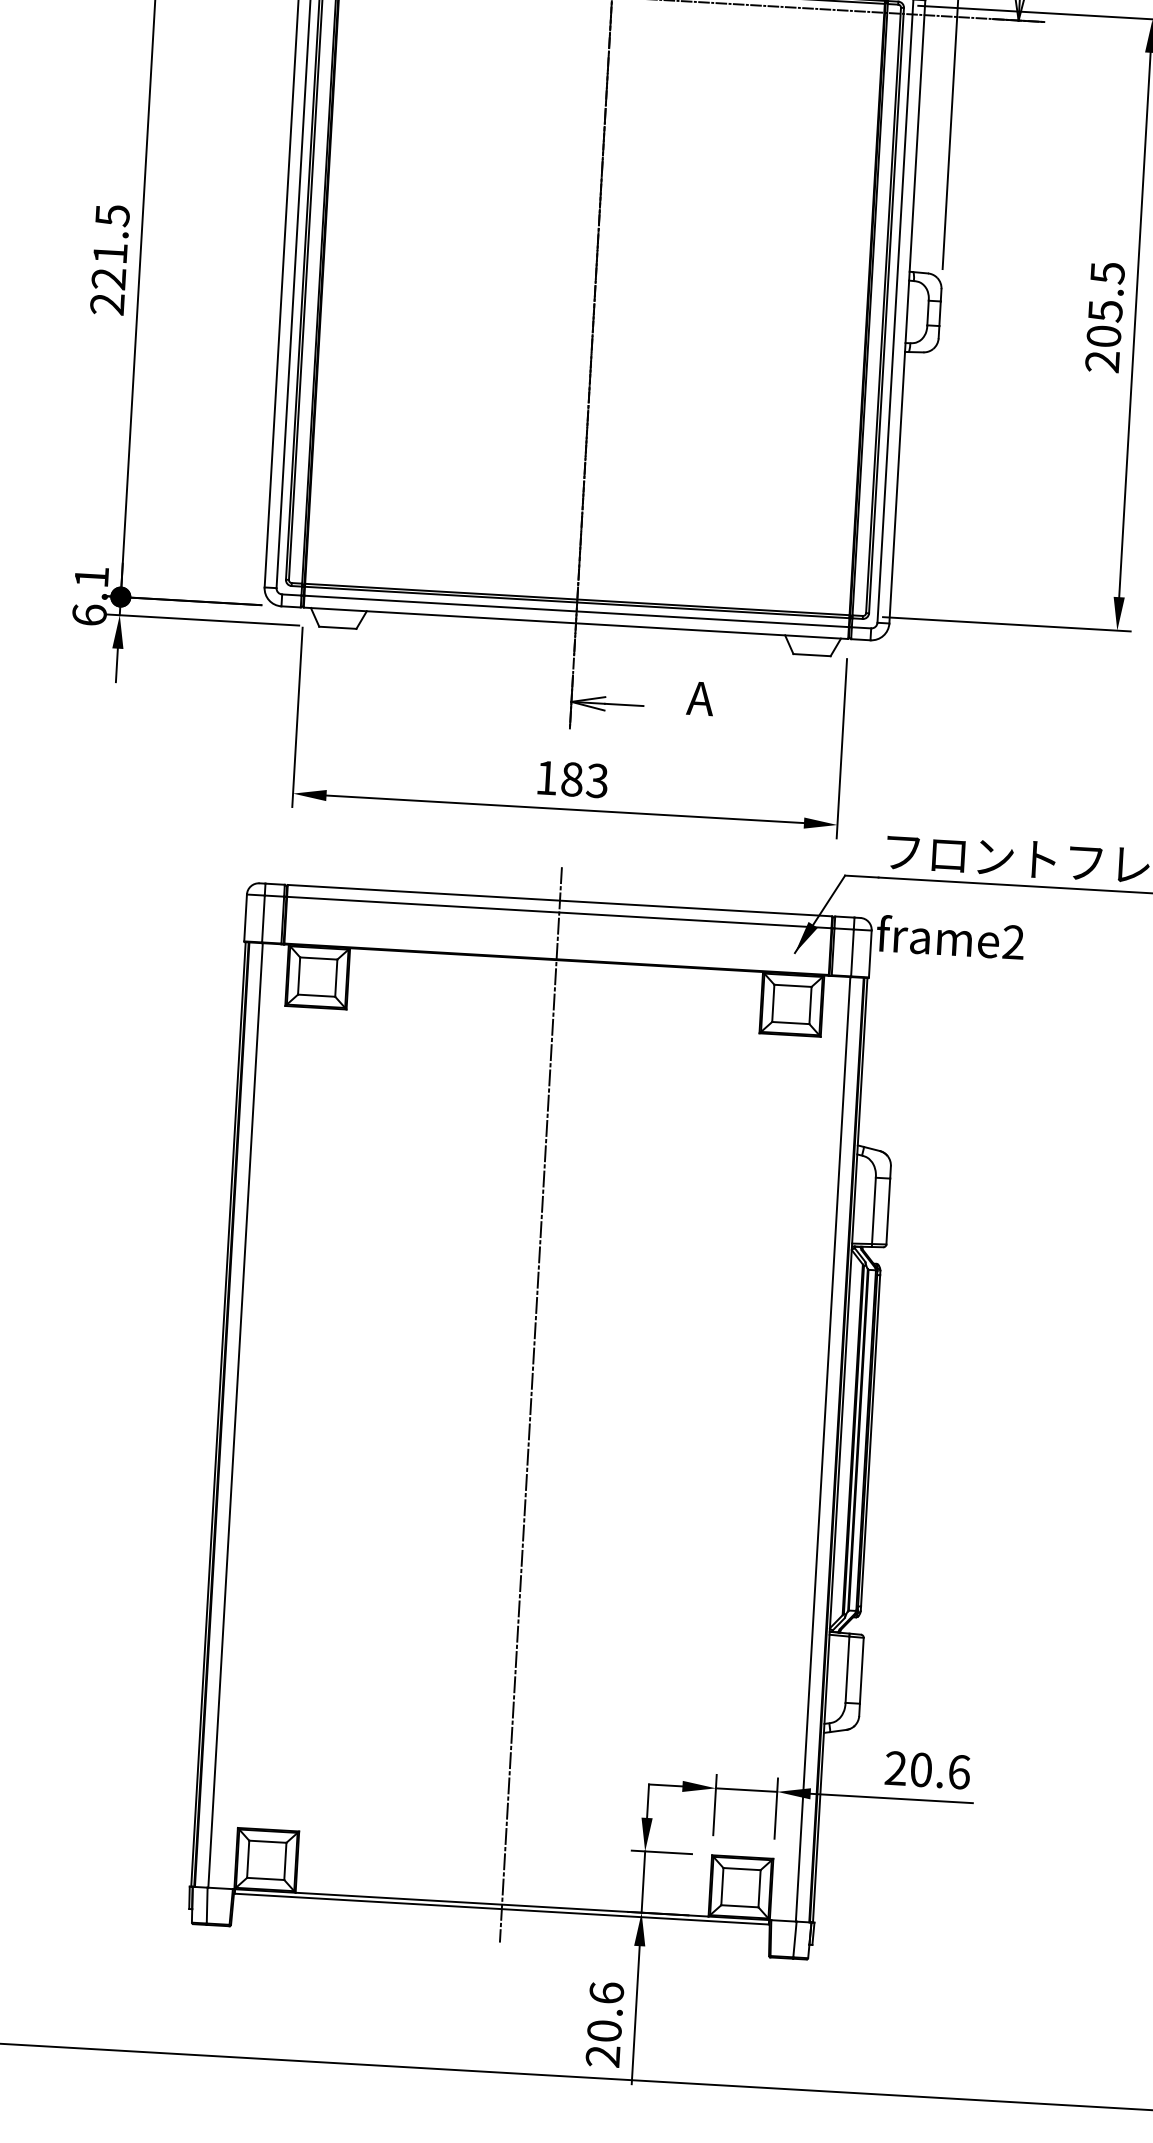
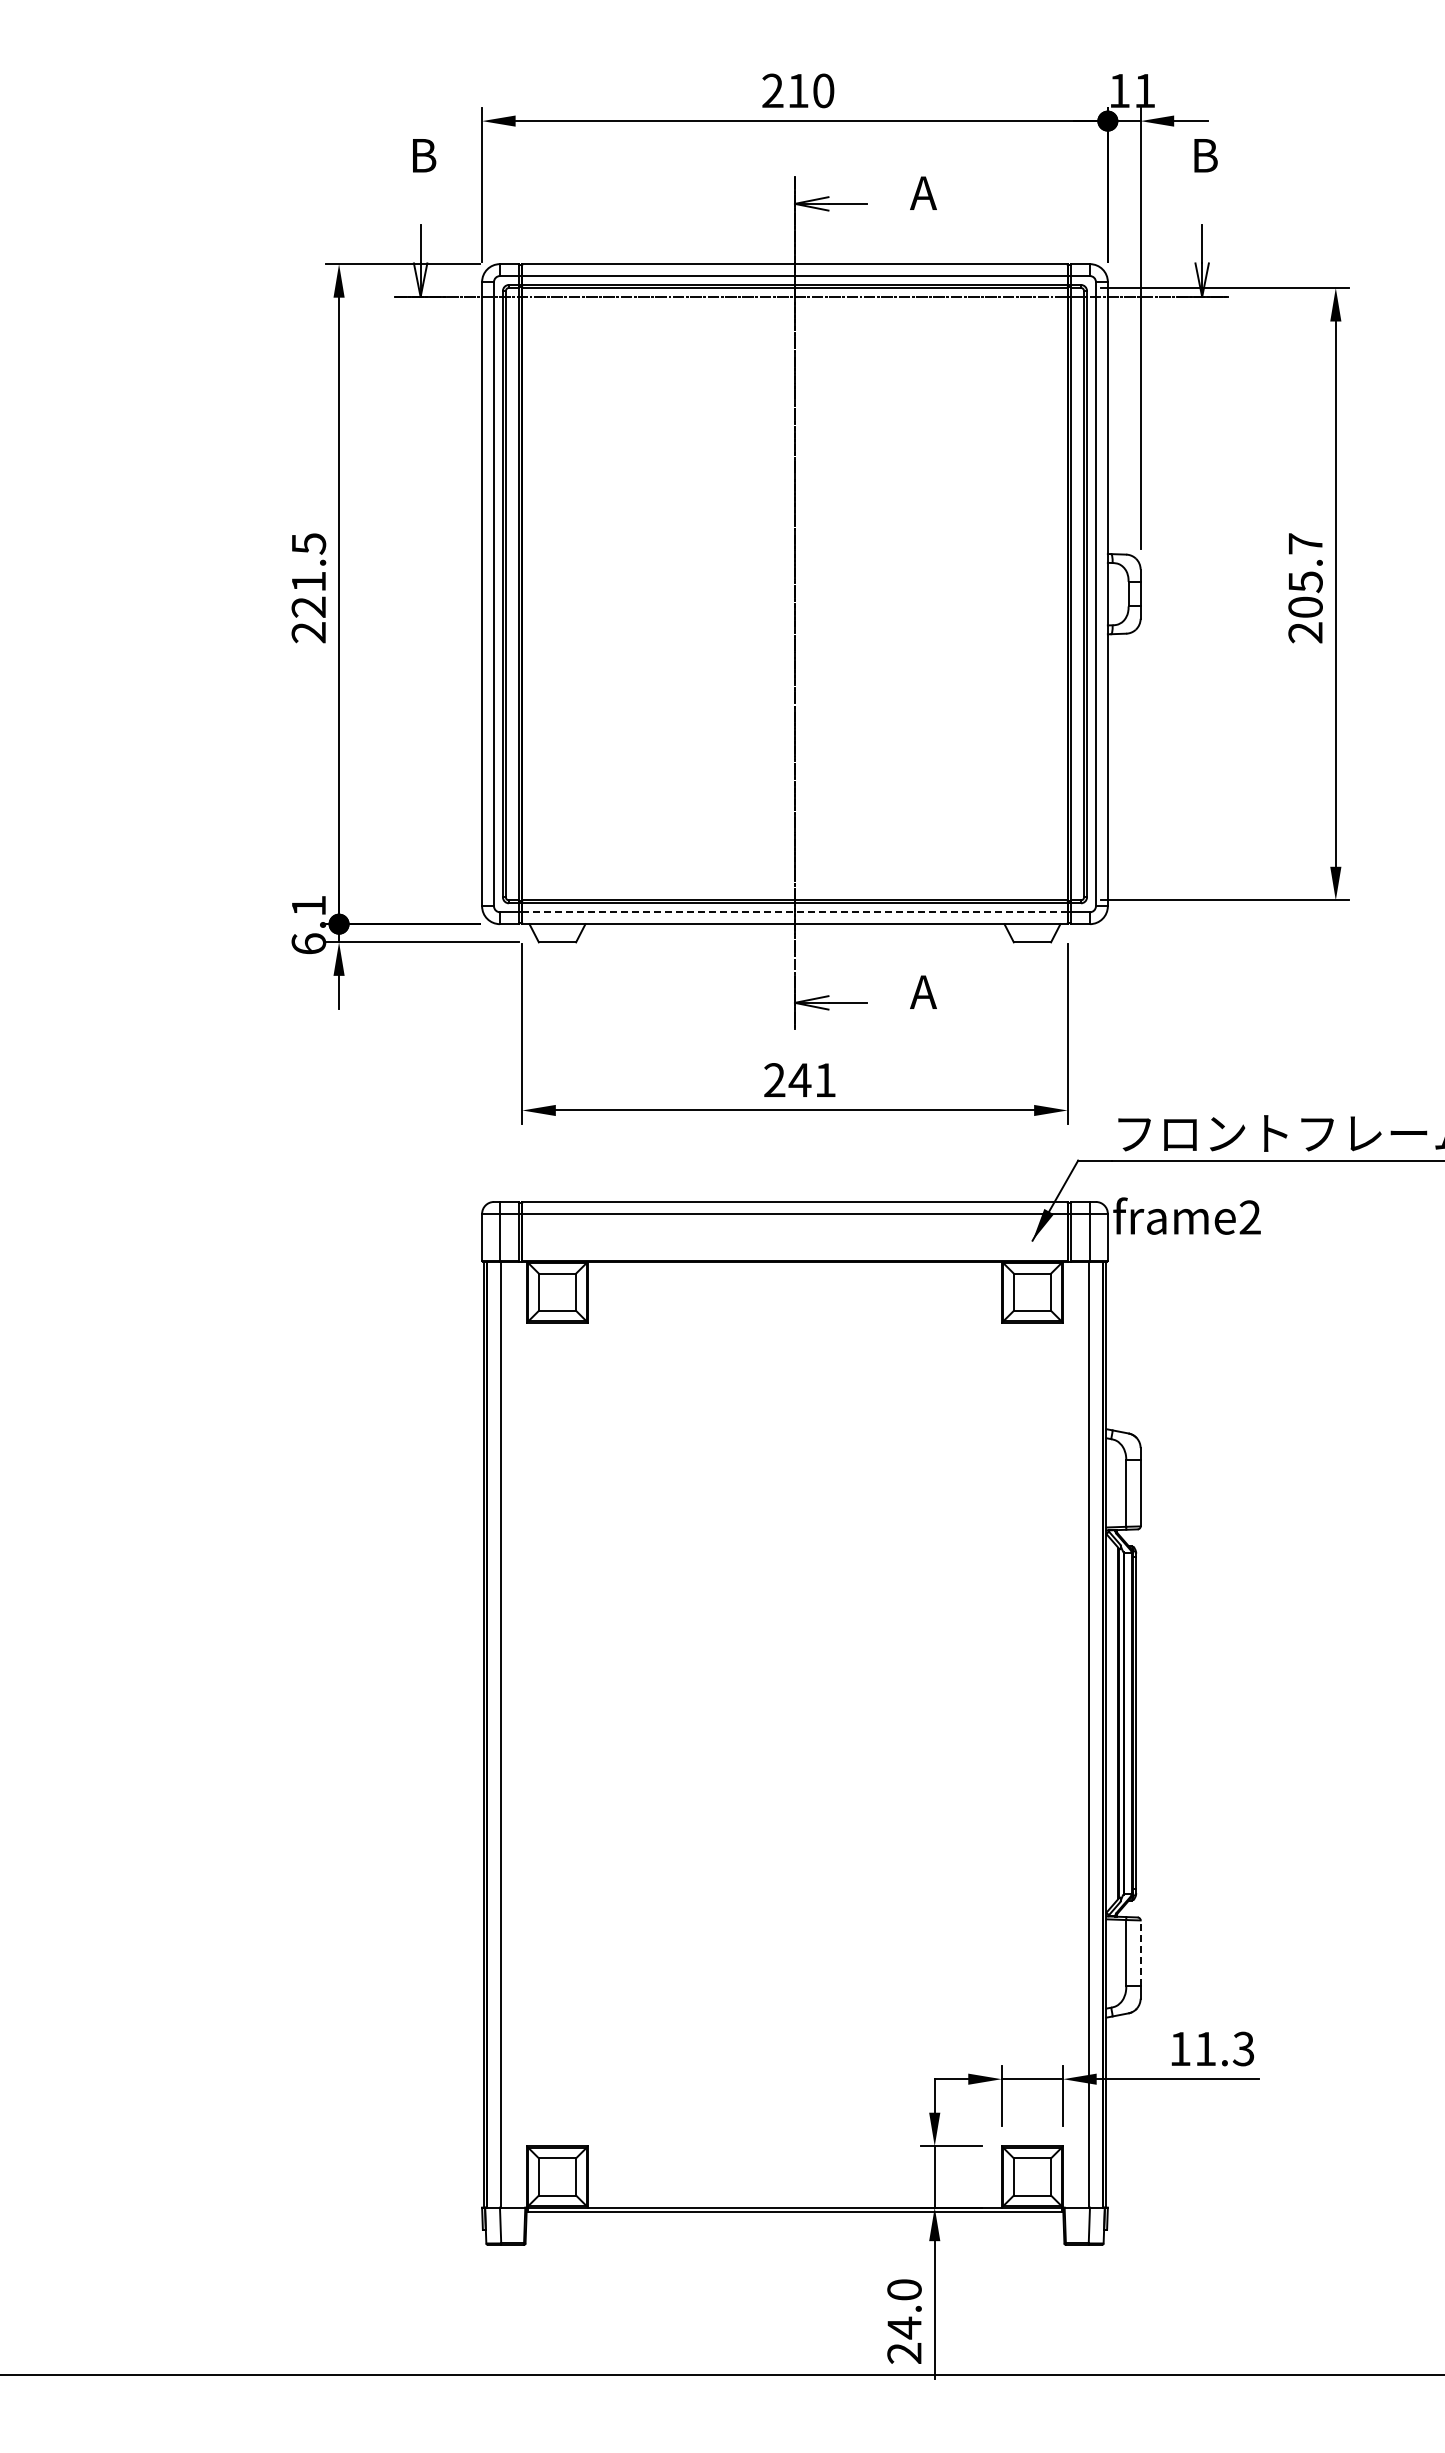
text: (1107, 272) -> (1305, 543), 205.5 -> 205.7
line: (576, 611) -> (794, 912), solid -> dashed
text: (571, 779) -> (799, 1080), 183 -> 241
line: (530, 1404) -> (794, 1706), removed
line: (861, 1670) -> (1140, 1953), solid -> dashed
text: (927, 1769) -> (1211, 2048), 20.6 -> 11.3
text: (605, 2012) -> (904, 2309), 20.6 -> 24.0

